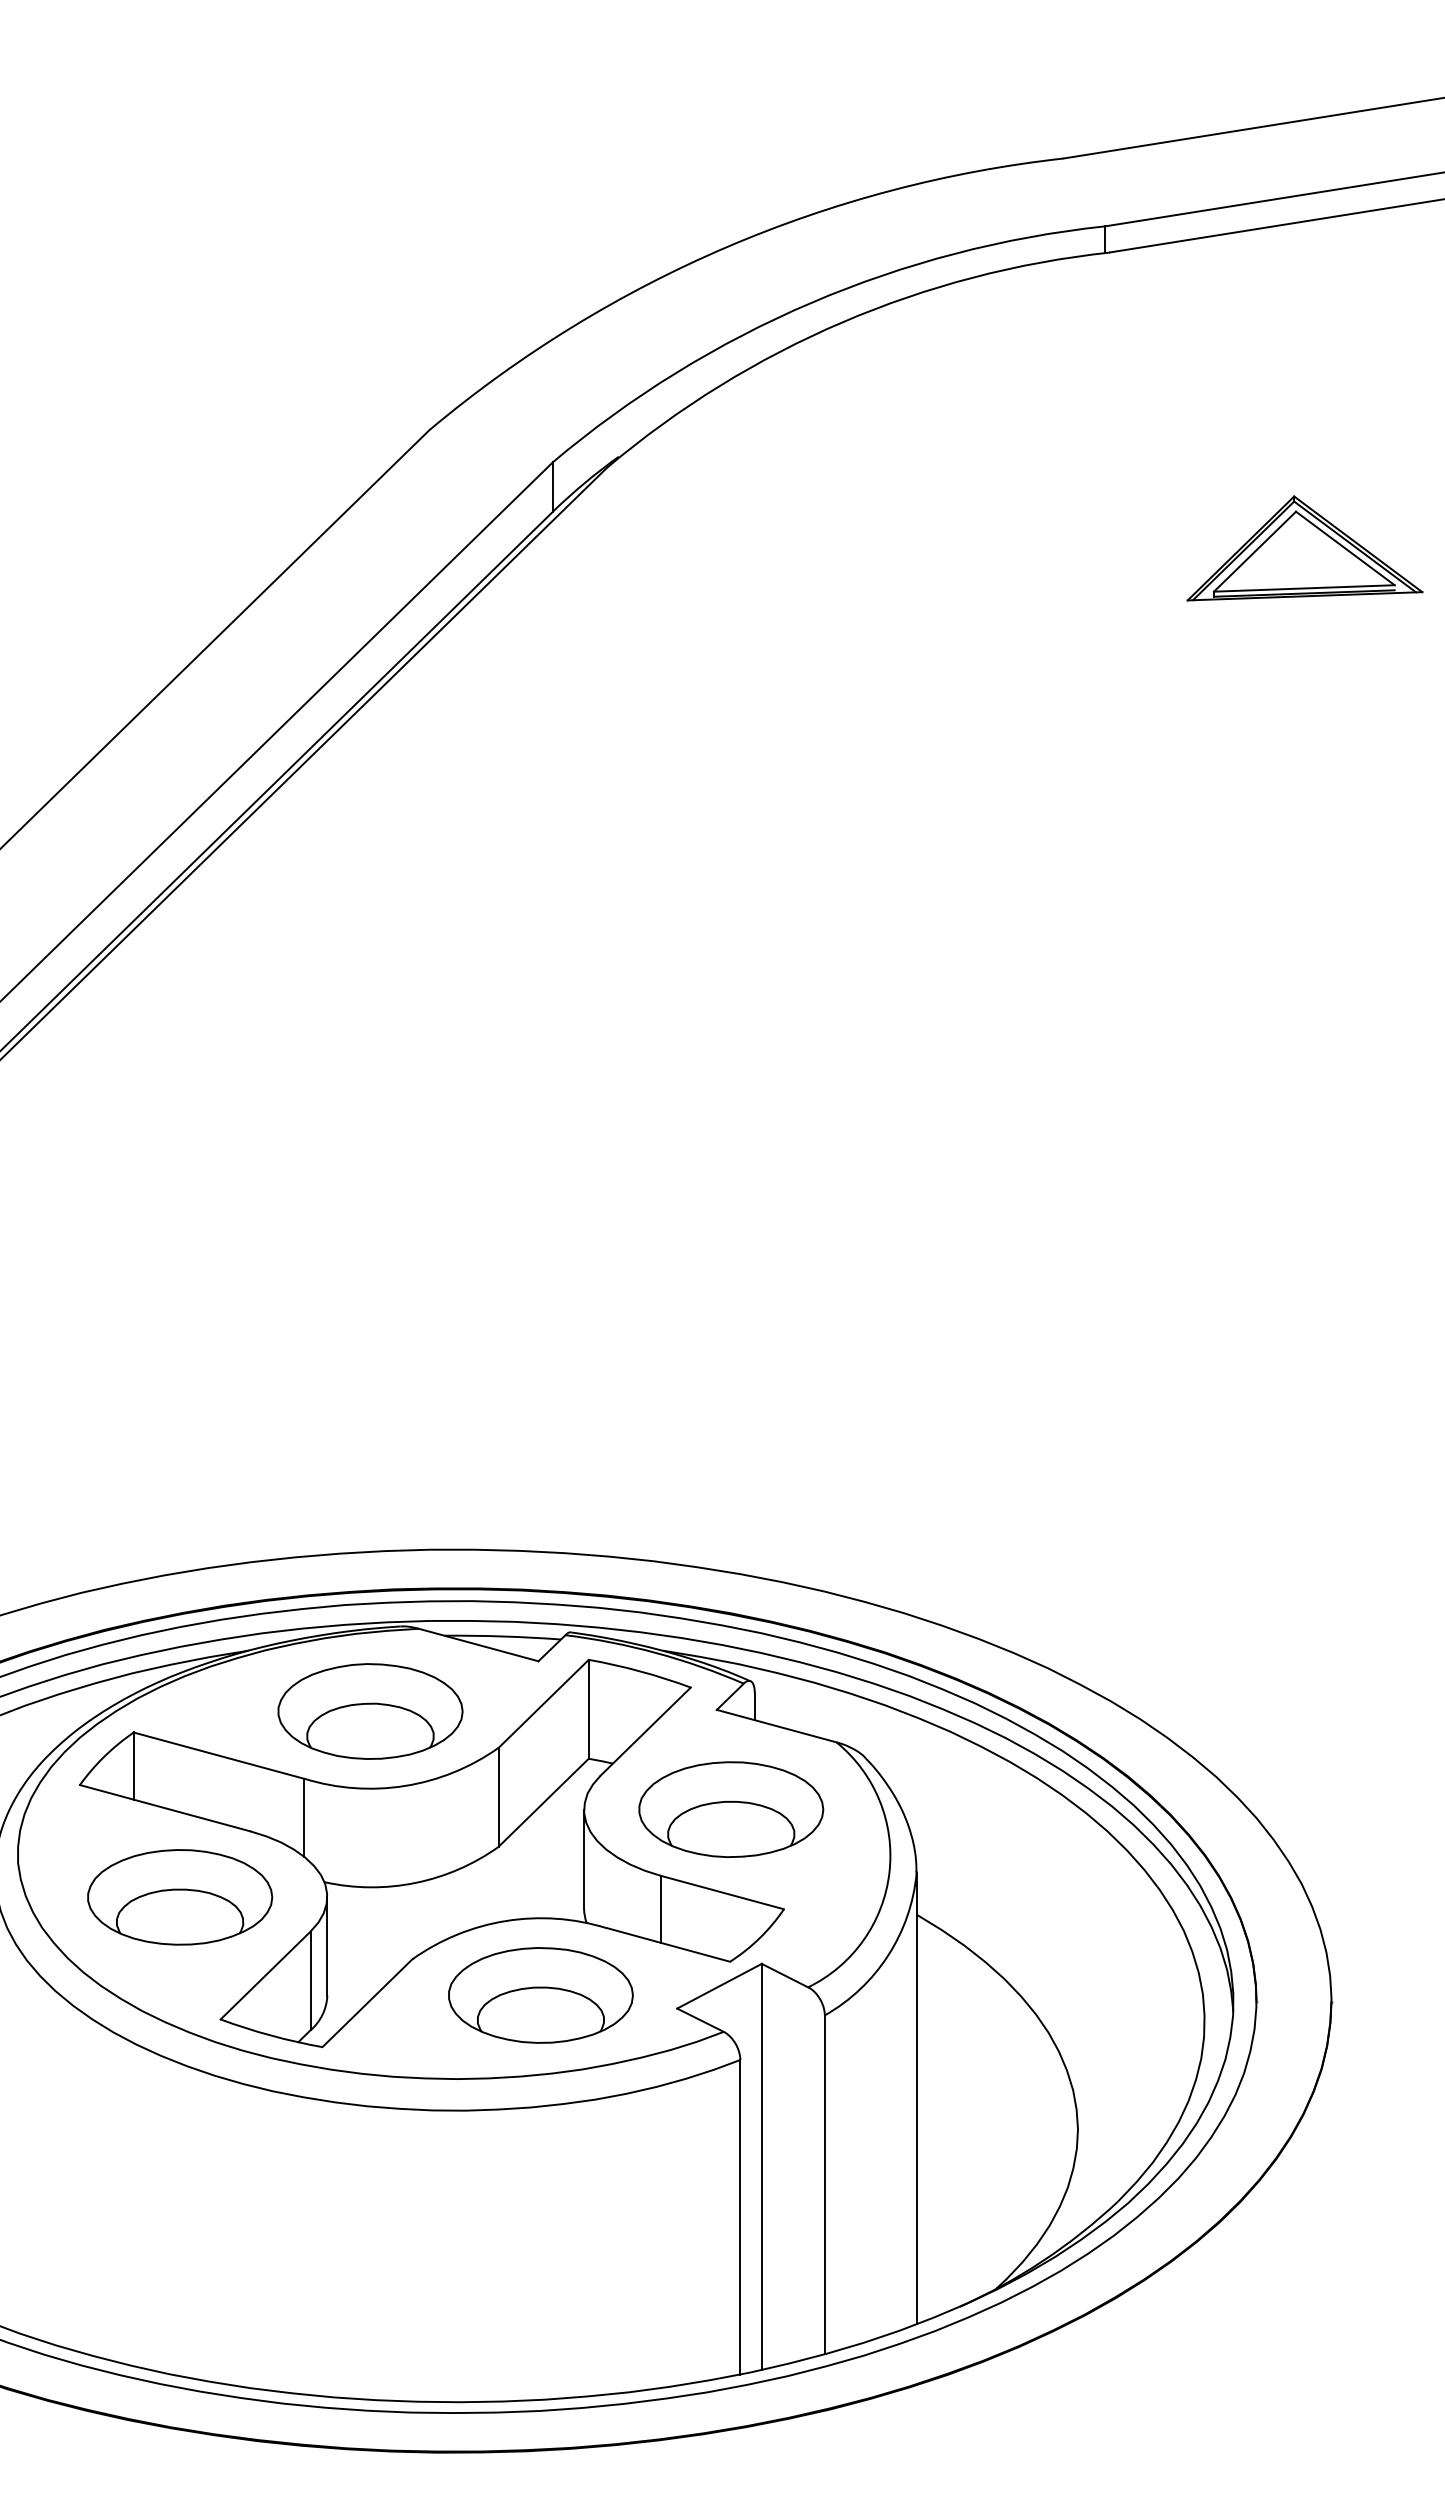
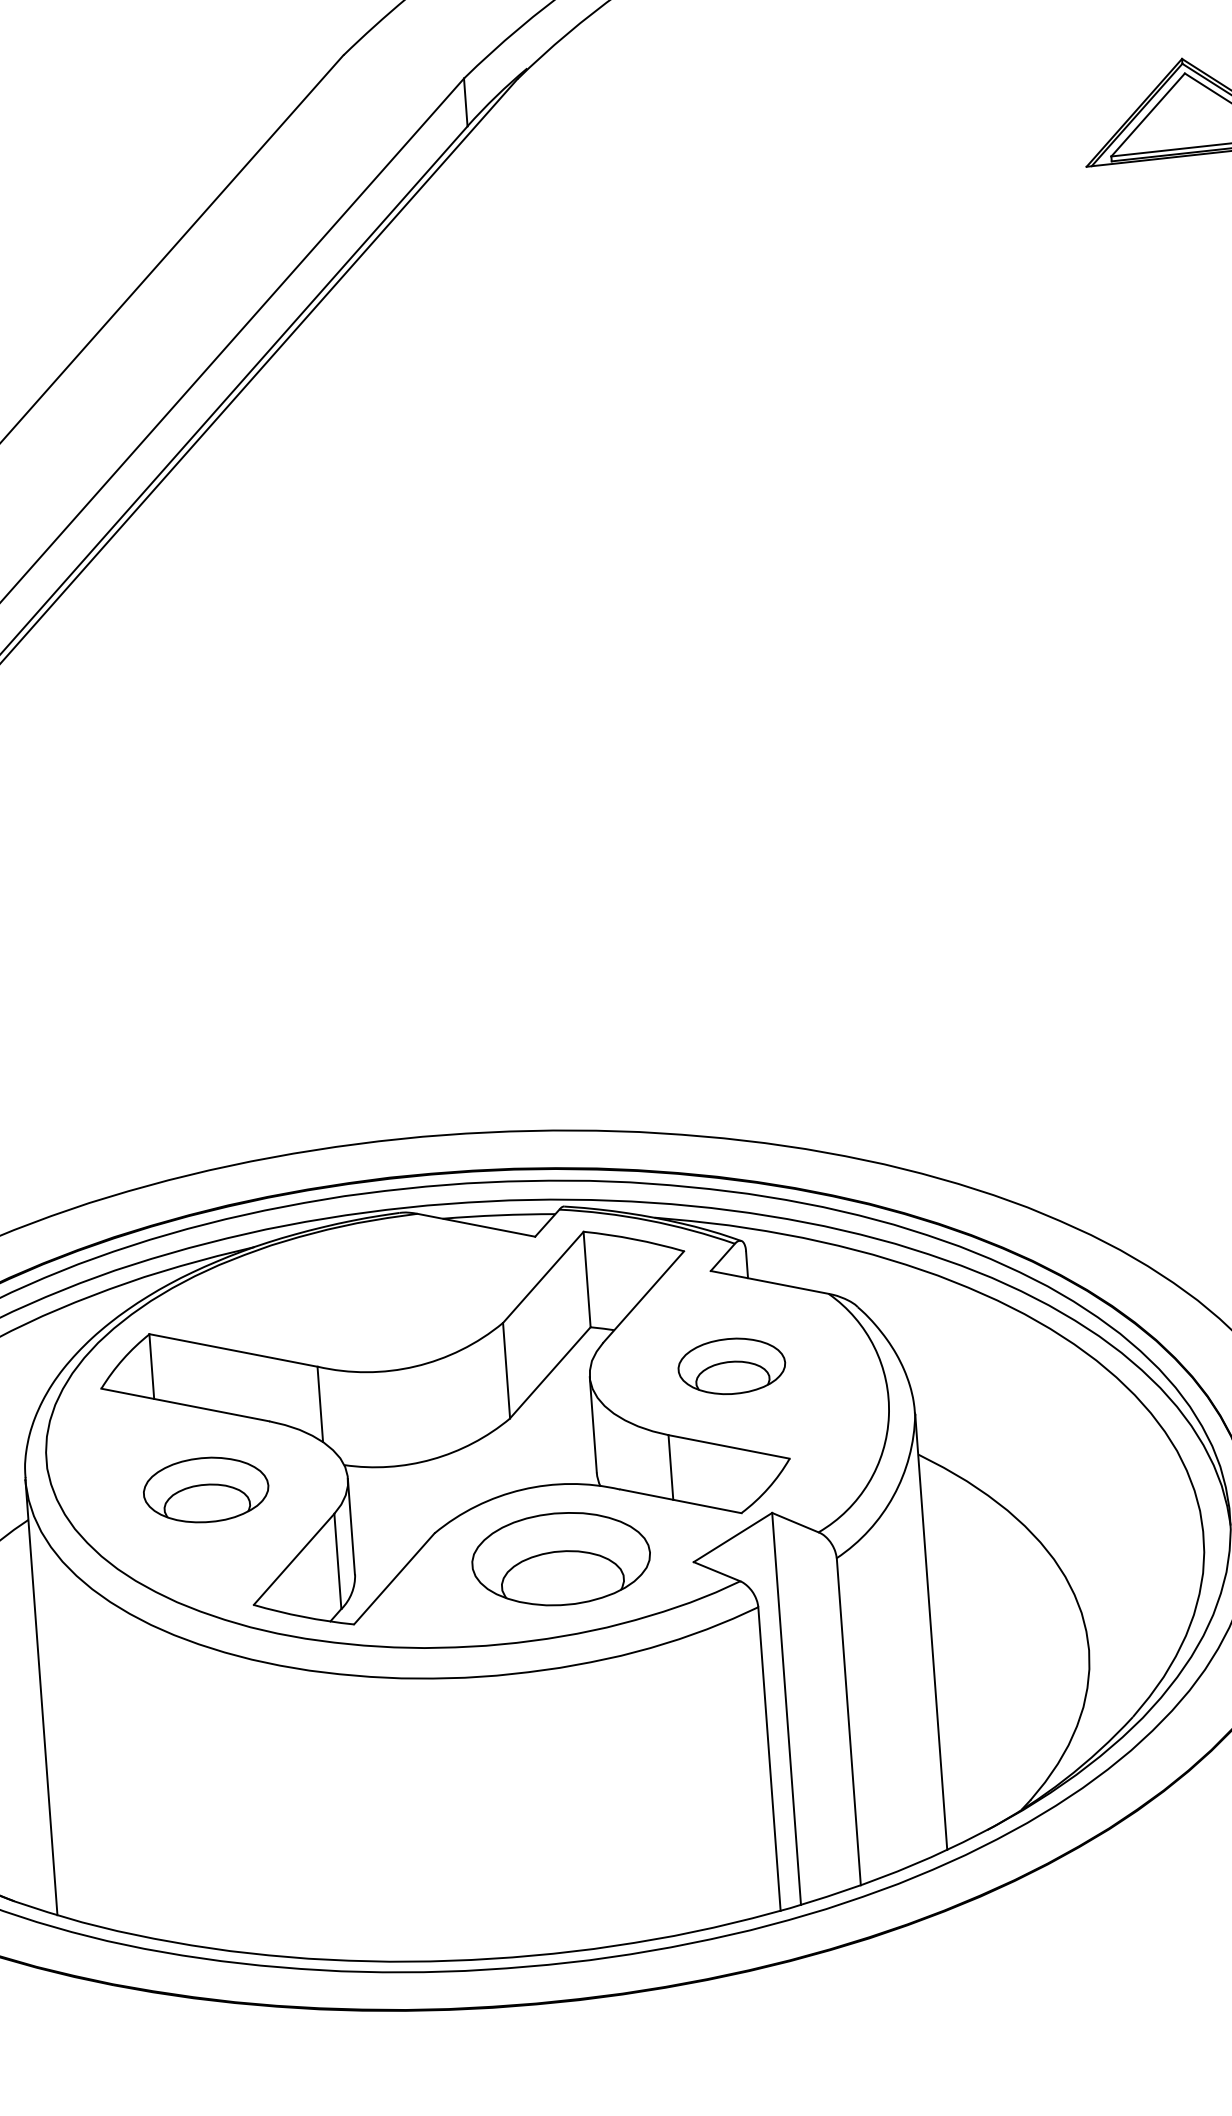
part: (370, 1711) -> (376, 1297), removed
part: (731, 1809) -> (731, 1366), size x0.6
part: (180, 1897) -> (206, 1490), size x0.7

